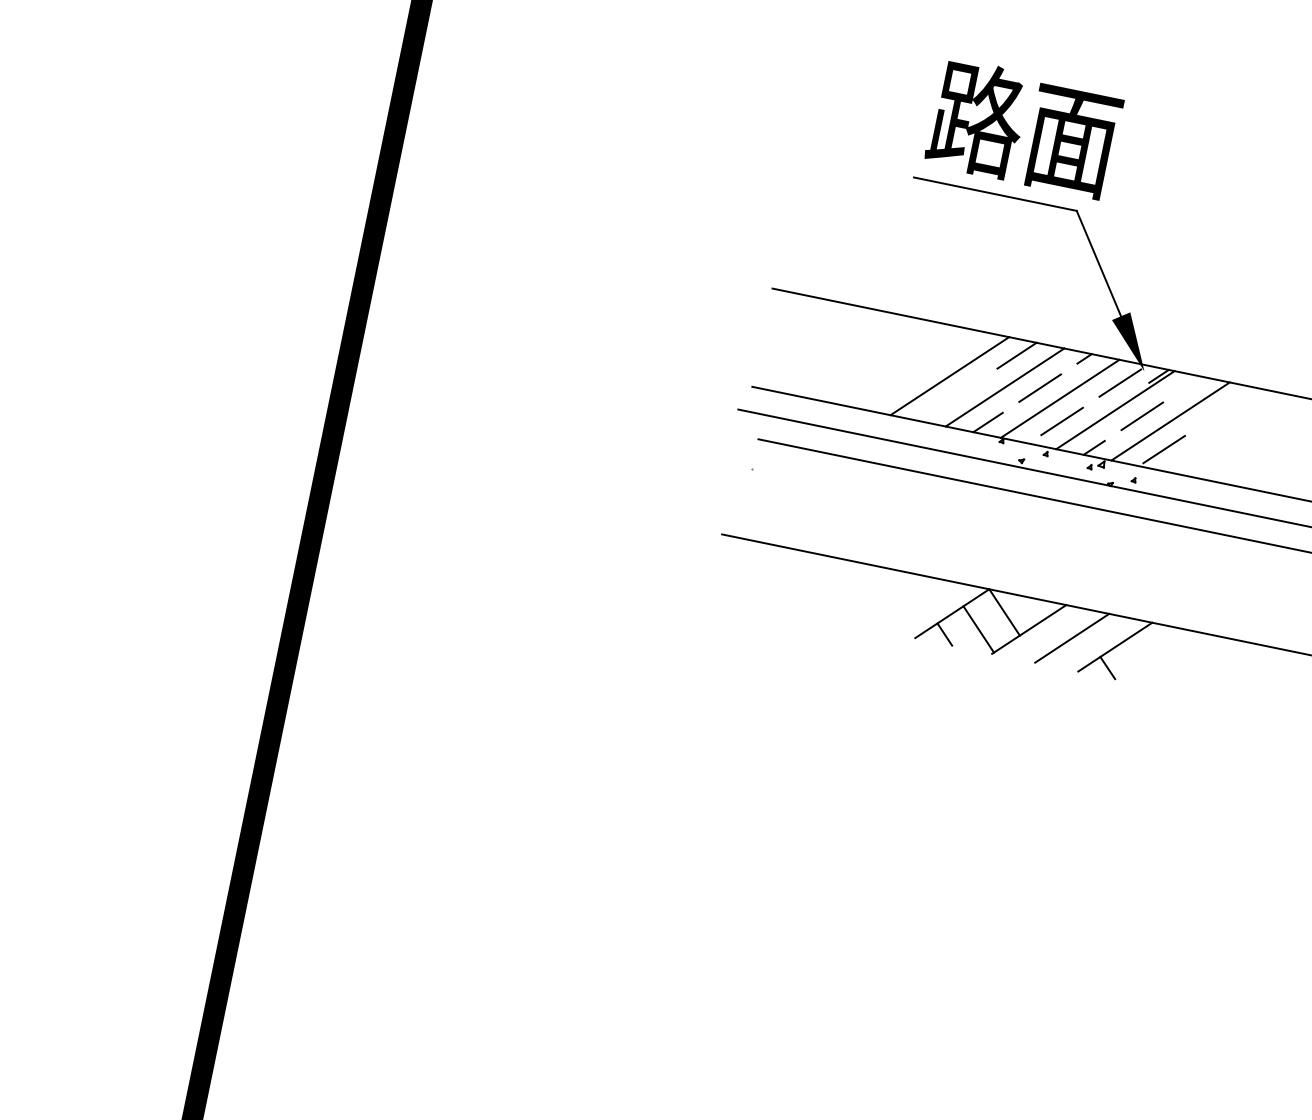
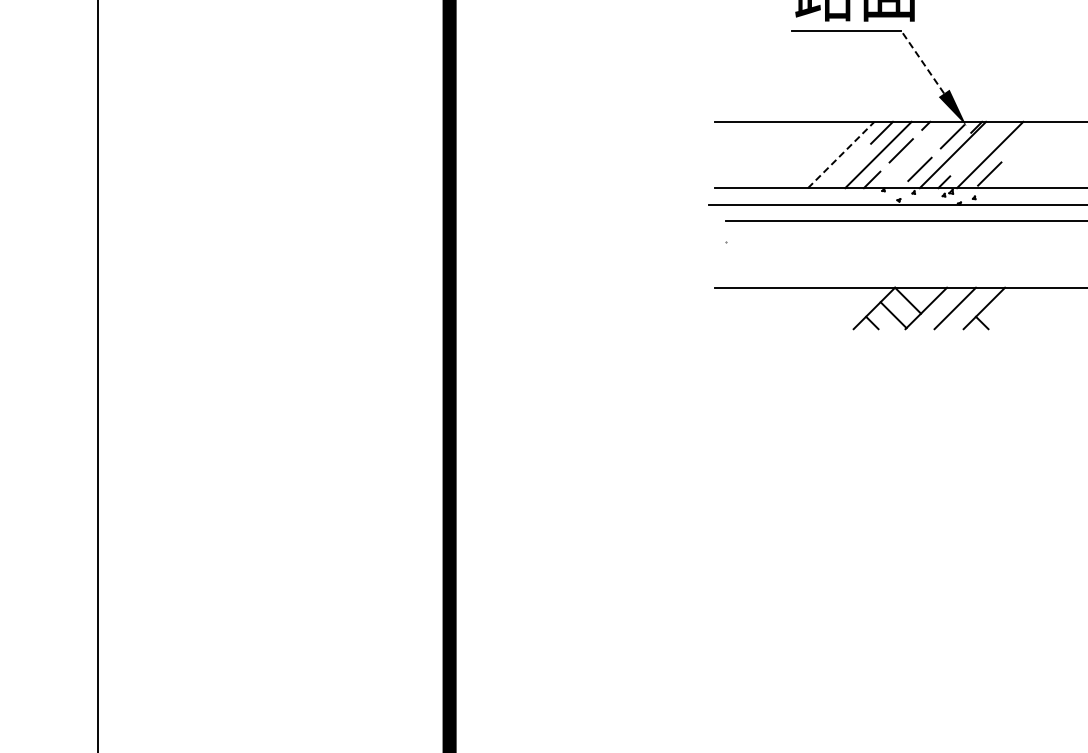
line: (1098, 263) -> (922, 62), solid -> dashed
line: (950, 376) -> (841, 155), solid -> dashed
line: (1060, 398) -> (915, 154), removed
line: (1141, 416) -> (970, 155), removed

